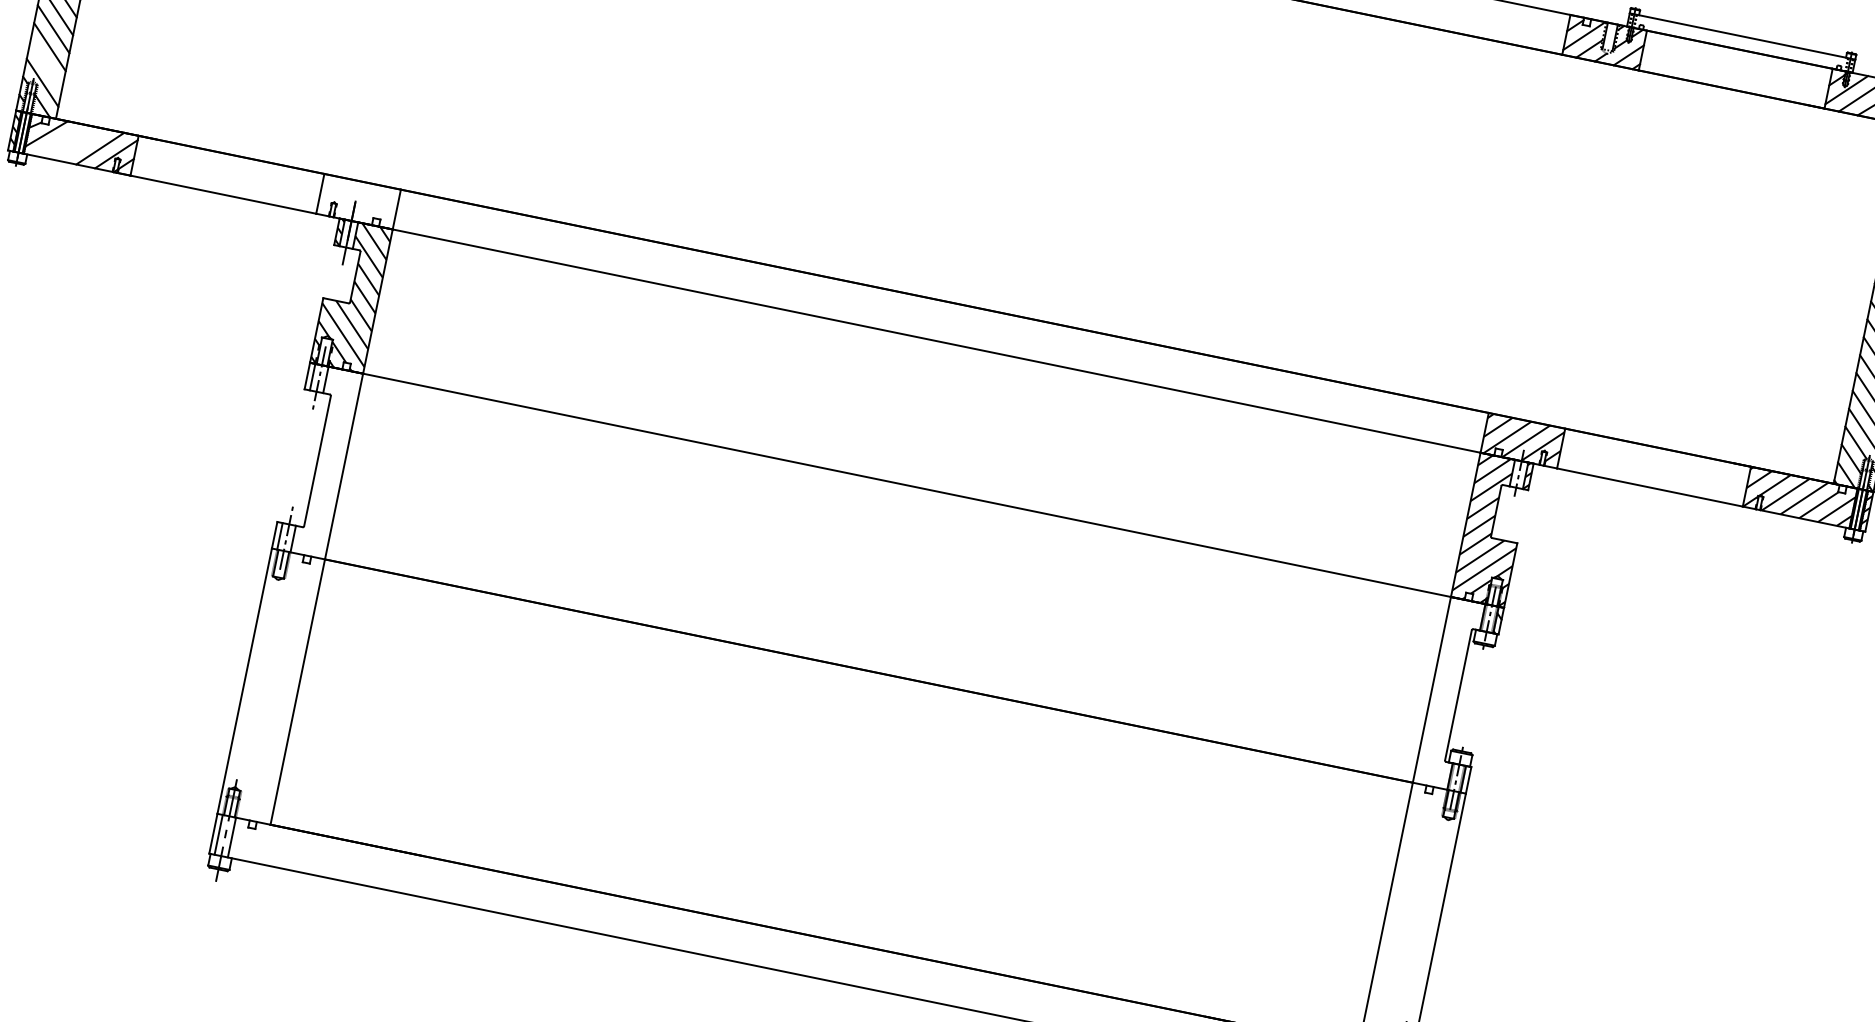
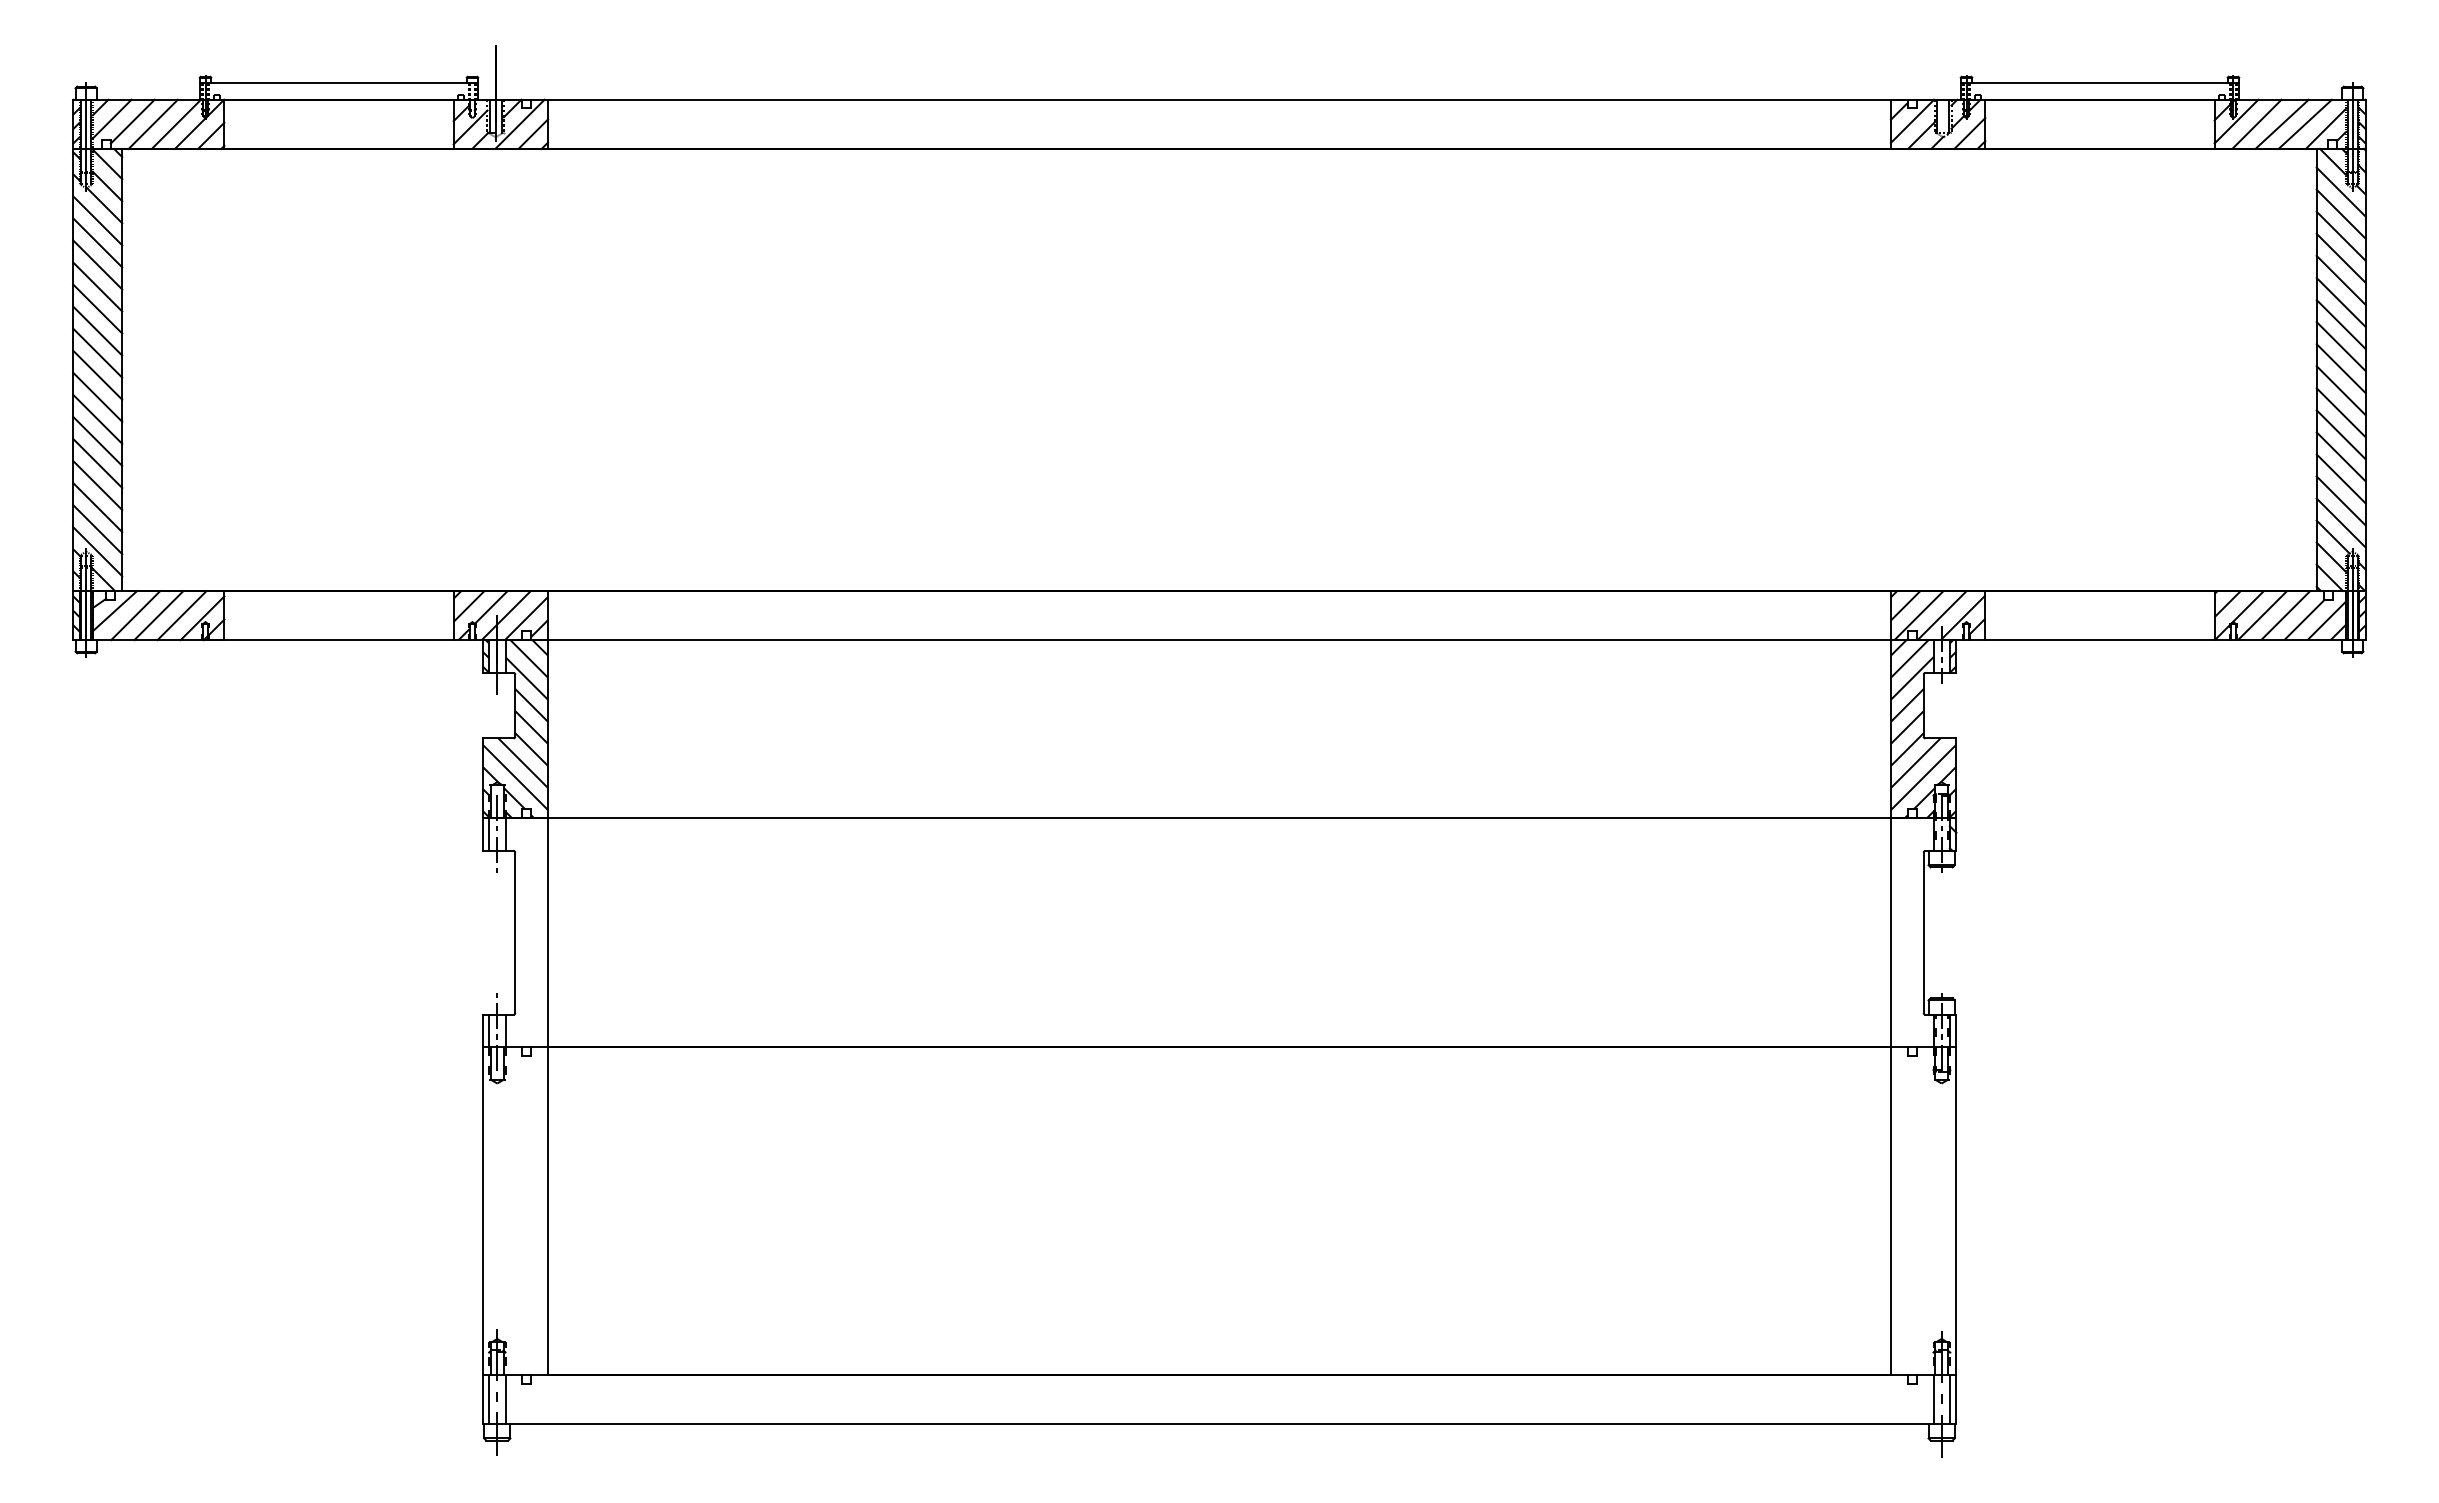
line: (46, 64) -> (97, 529), added
line: (62, 140) -> (135, 615), added
line: (81, 144) -> (158, 615), added
hatch: (358, 201) -> (500, 615), added

